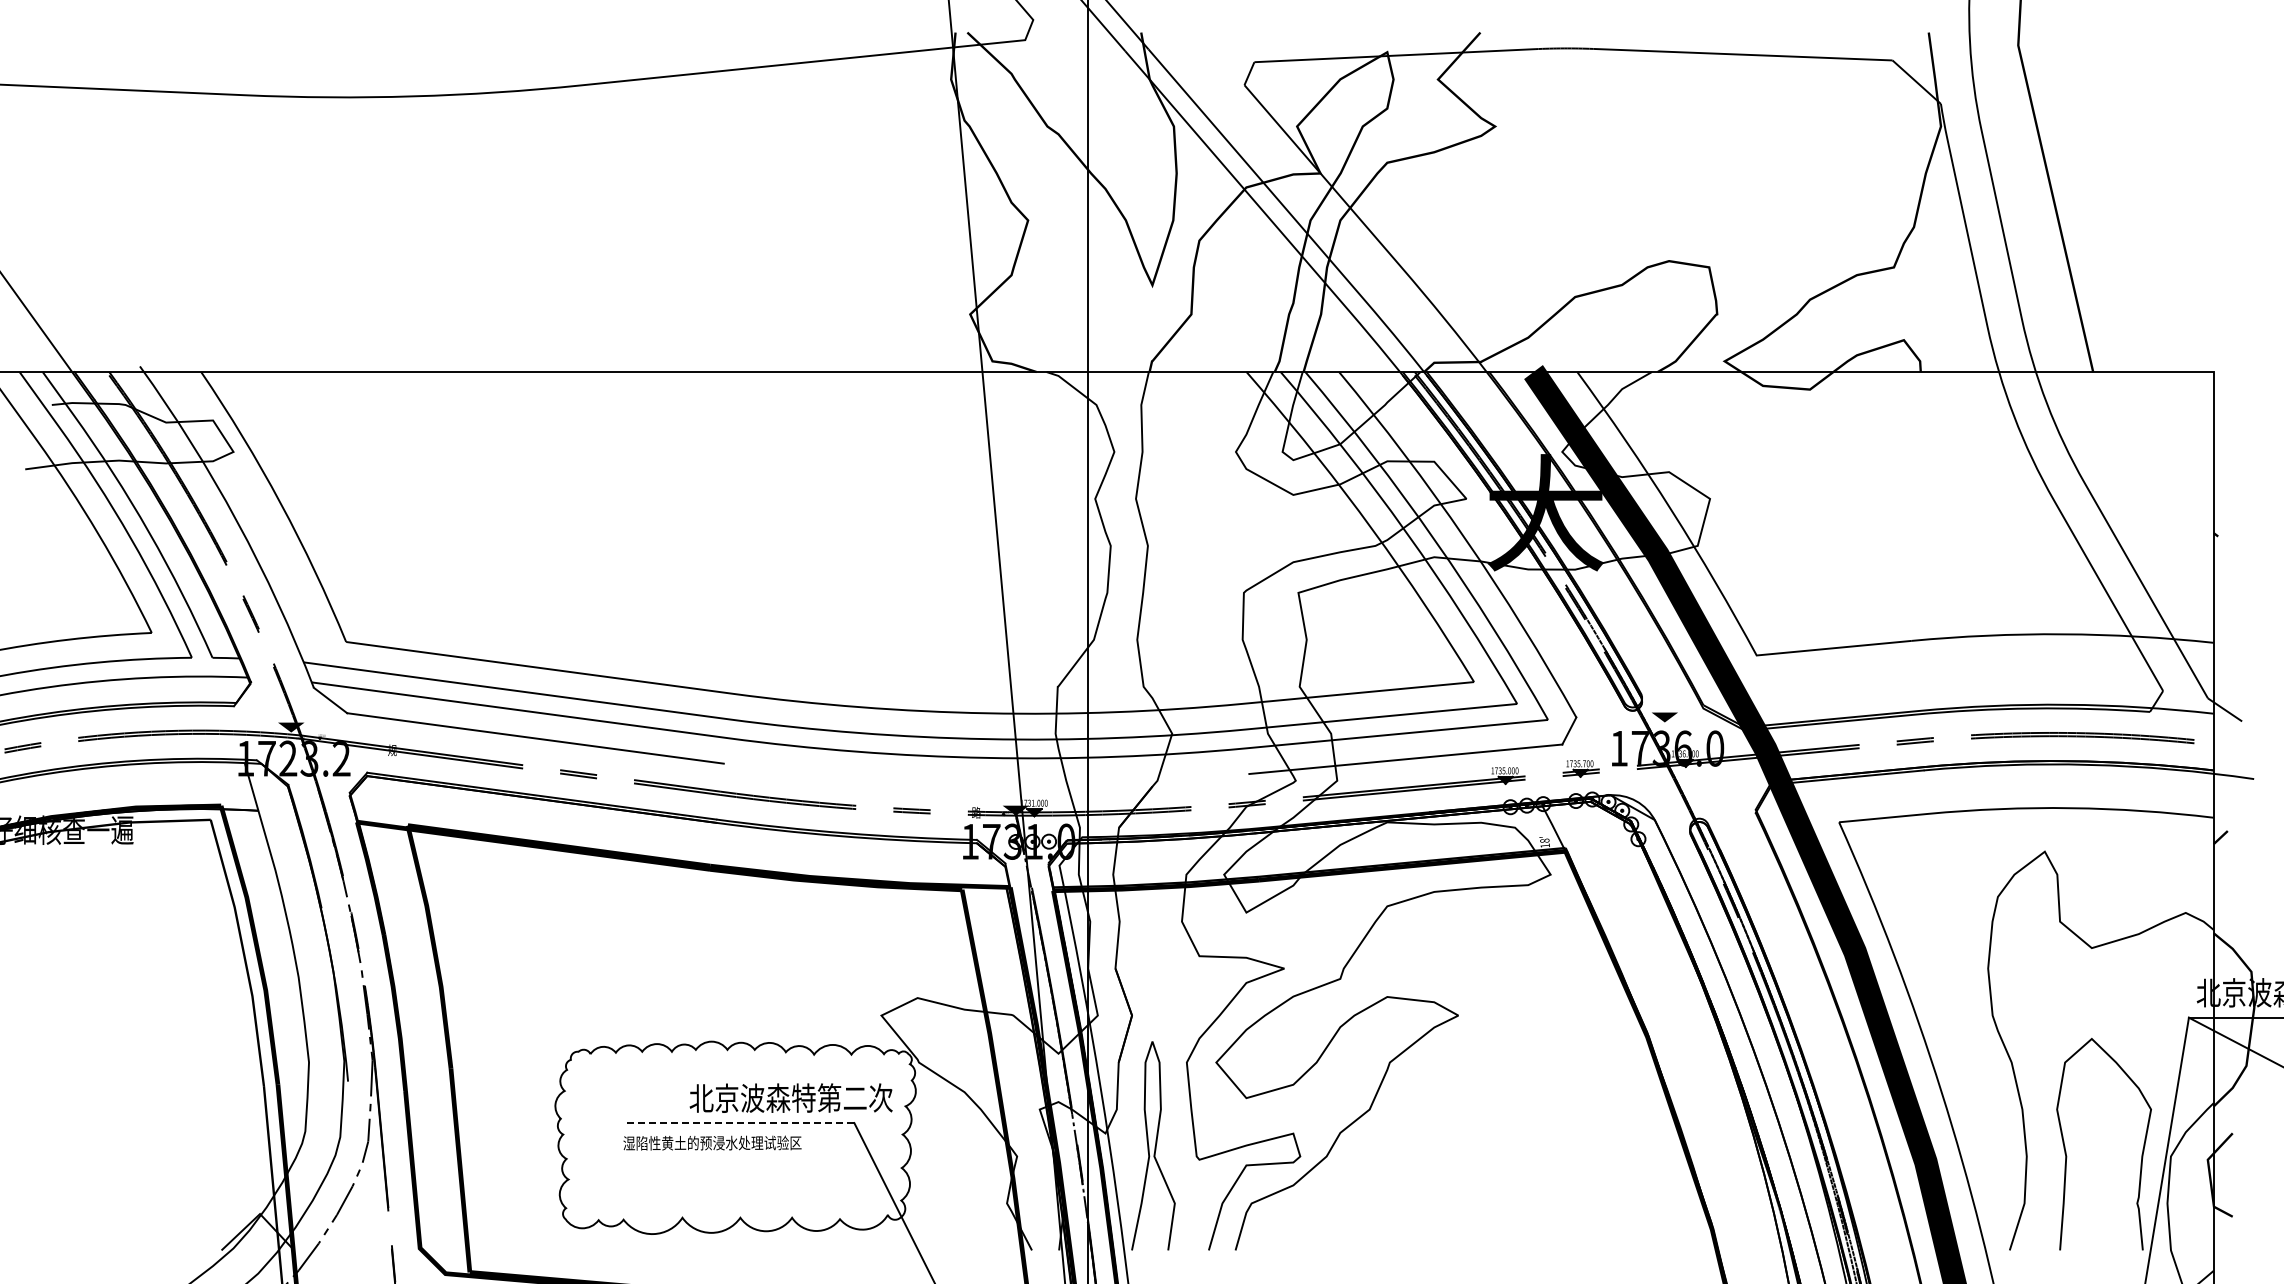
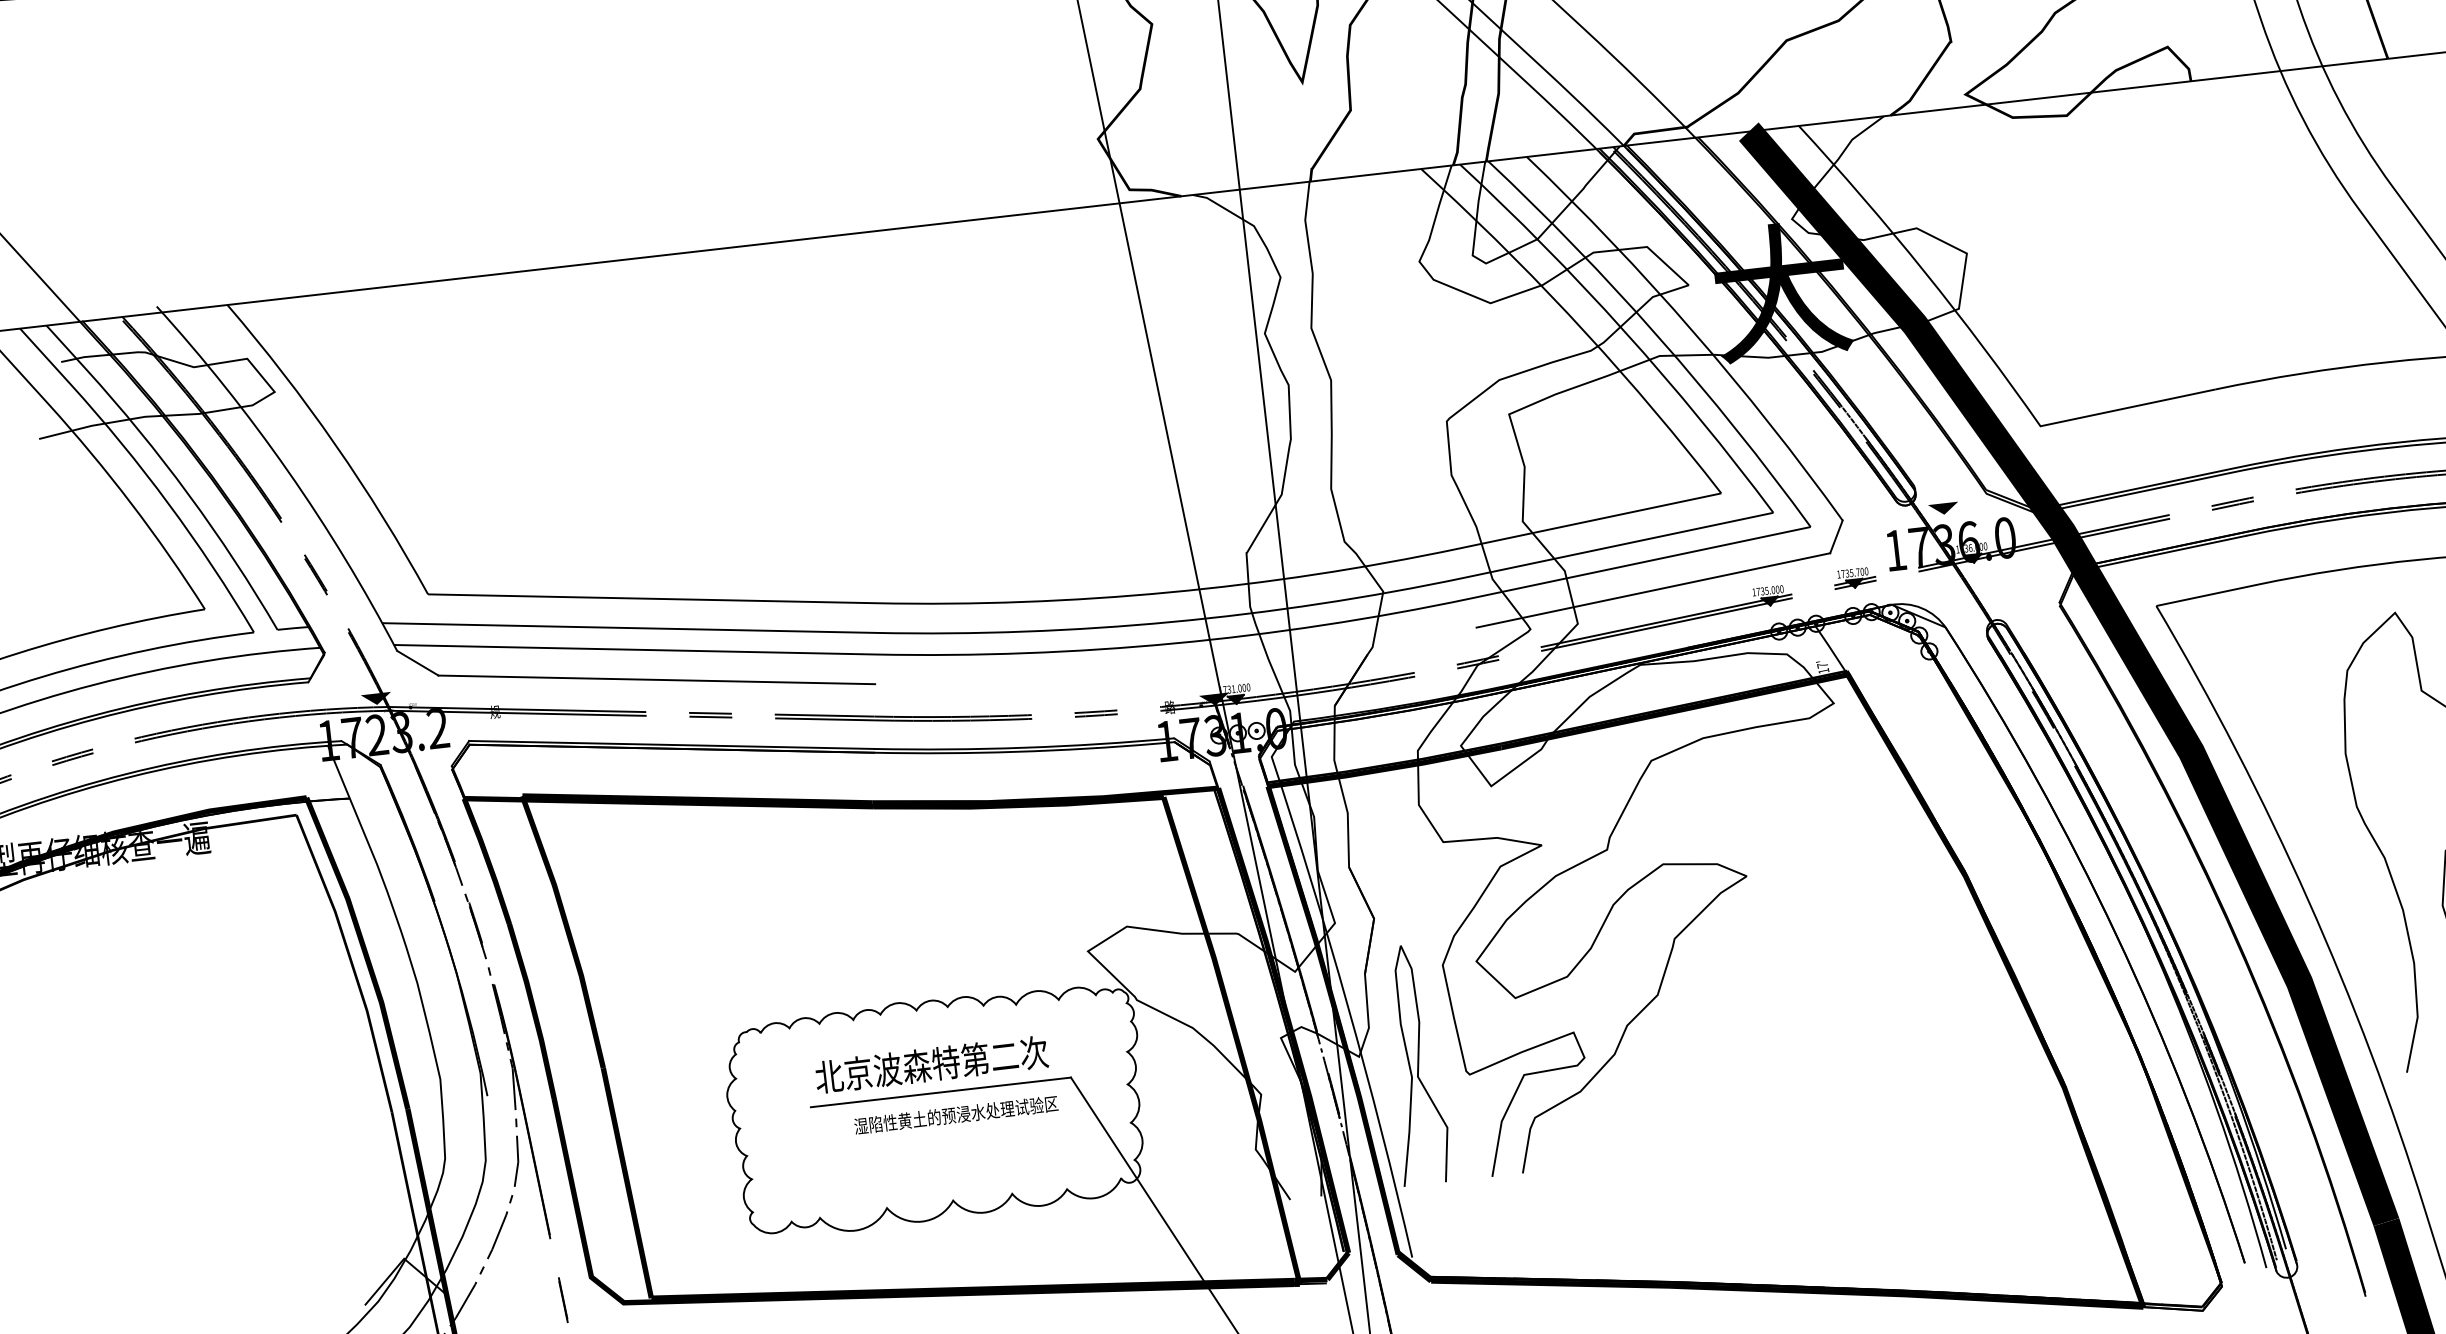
text: (1544, 840) -> (1822, 665), 18' -> 17'
text: (790, 1097) -> (930, 1064), moved
line: (740, 1123) -> (941, 1092), dashed -> solid
text: (712, 1142) -> (956, 1114), moved

